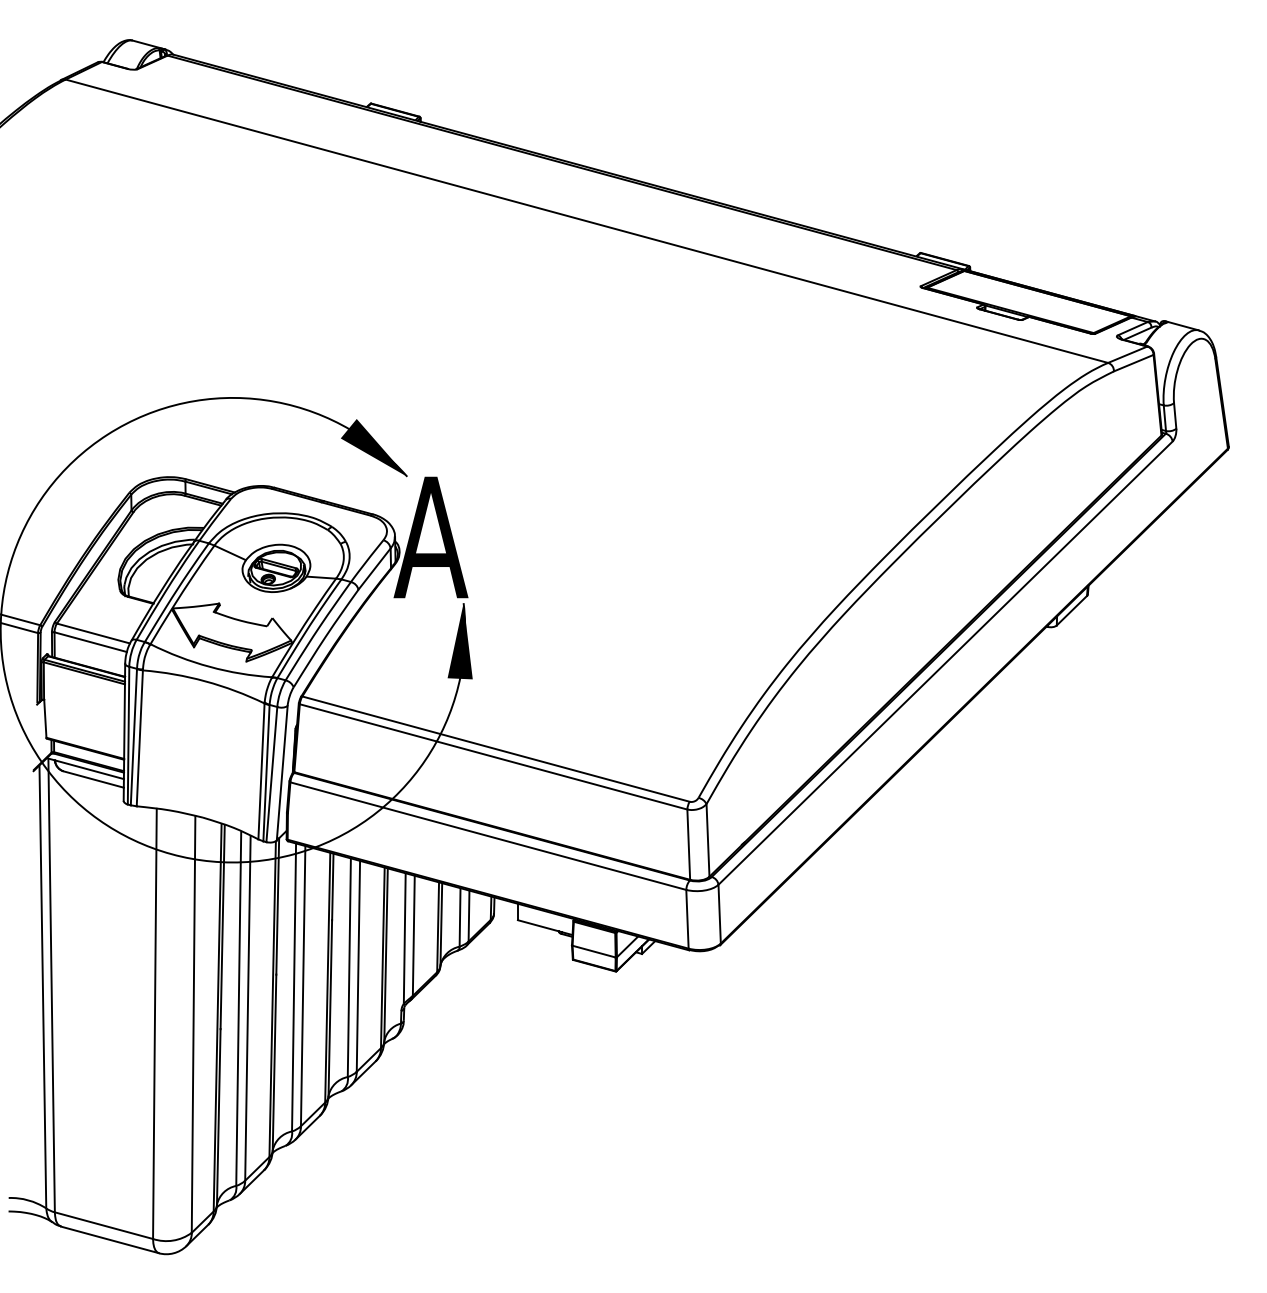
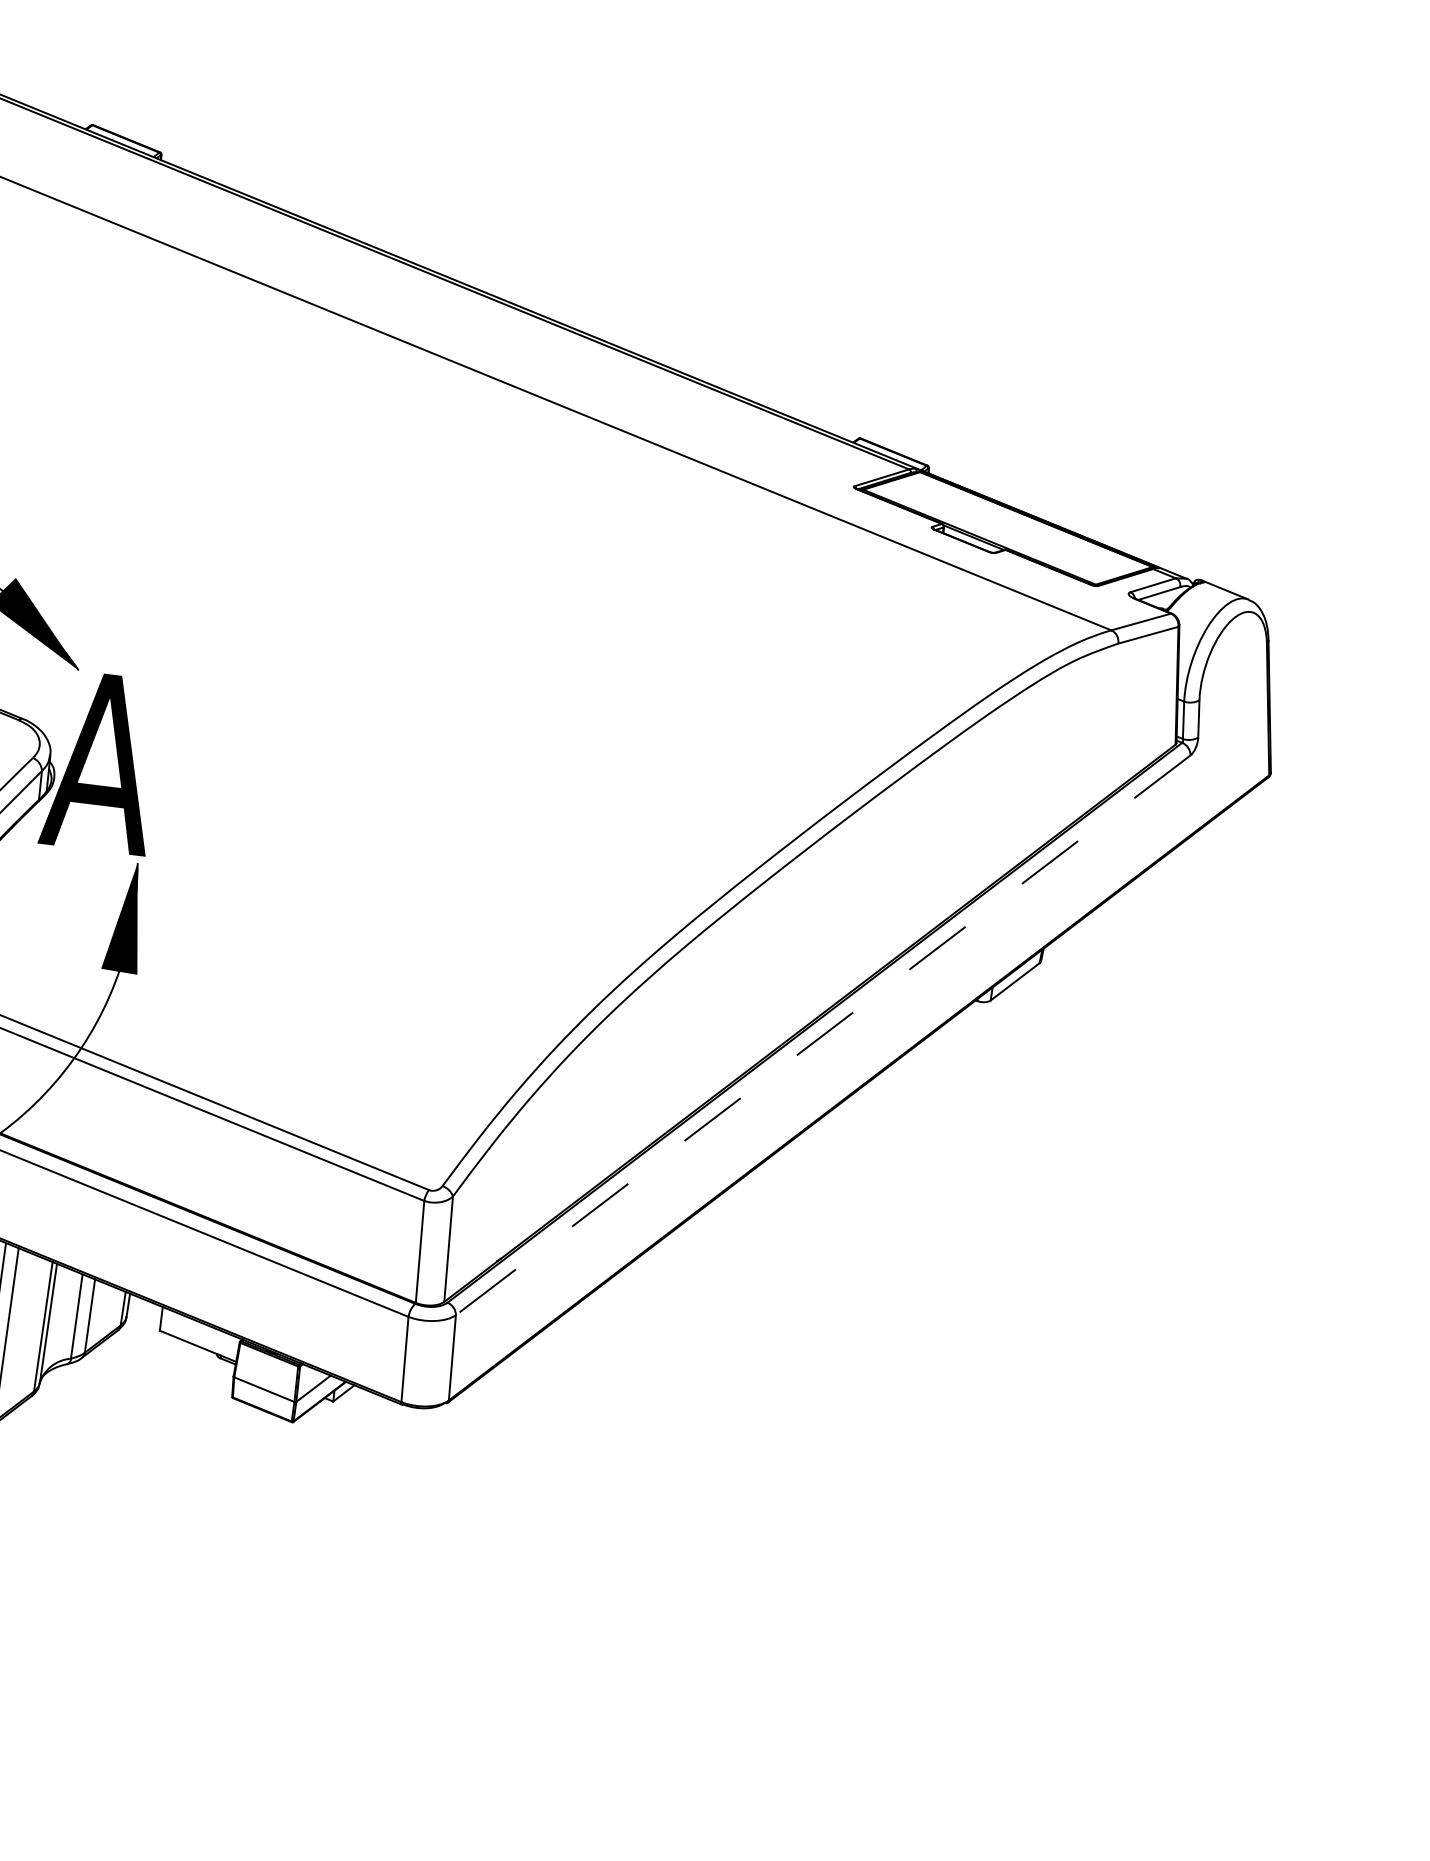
line: (945, 663) -> (823, 1035), solid -> dashed

